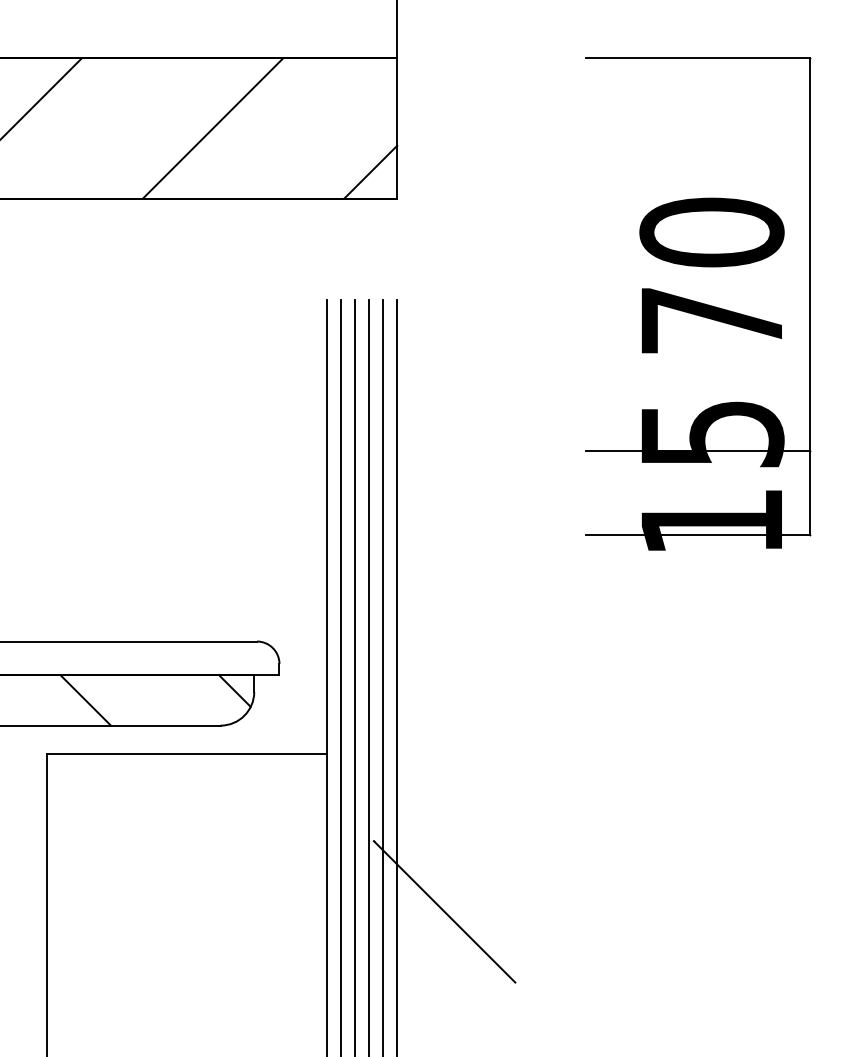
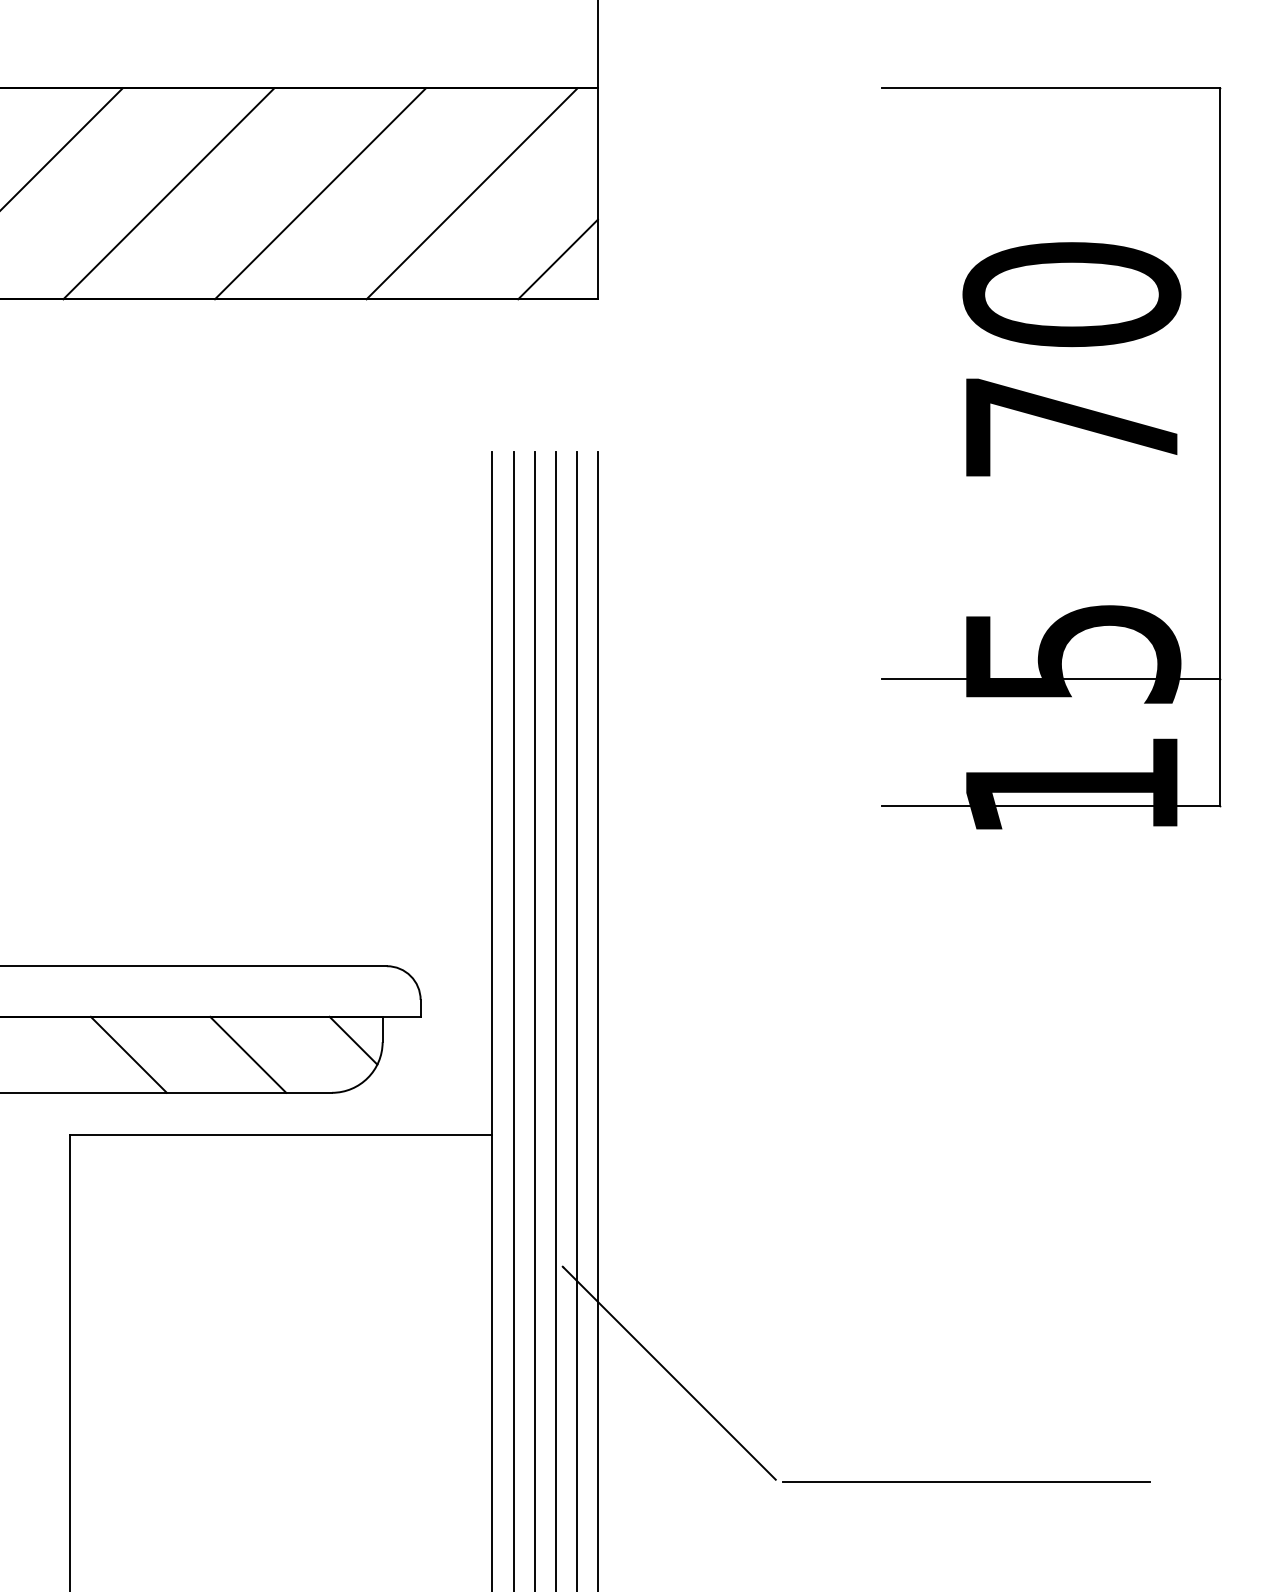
line: (112, 128) -> (169, 193), added
line: (313, 128) -> (471, 193), added
text: (711, 275) -> (1071, 359), moved
line: (164, 700) -> (247, 1054), added
line: (641, 984) -> (965, 1482), added

